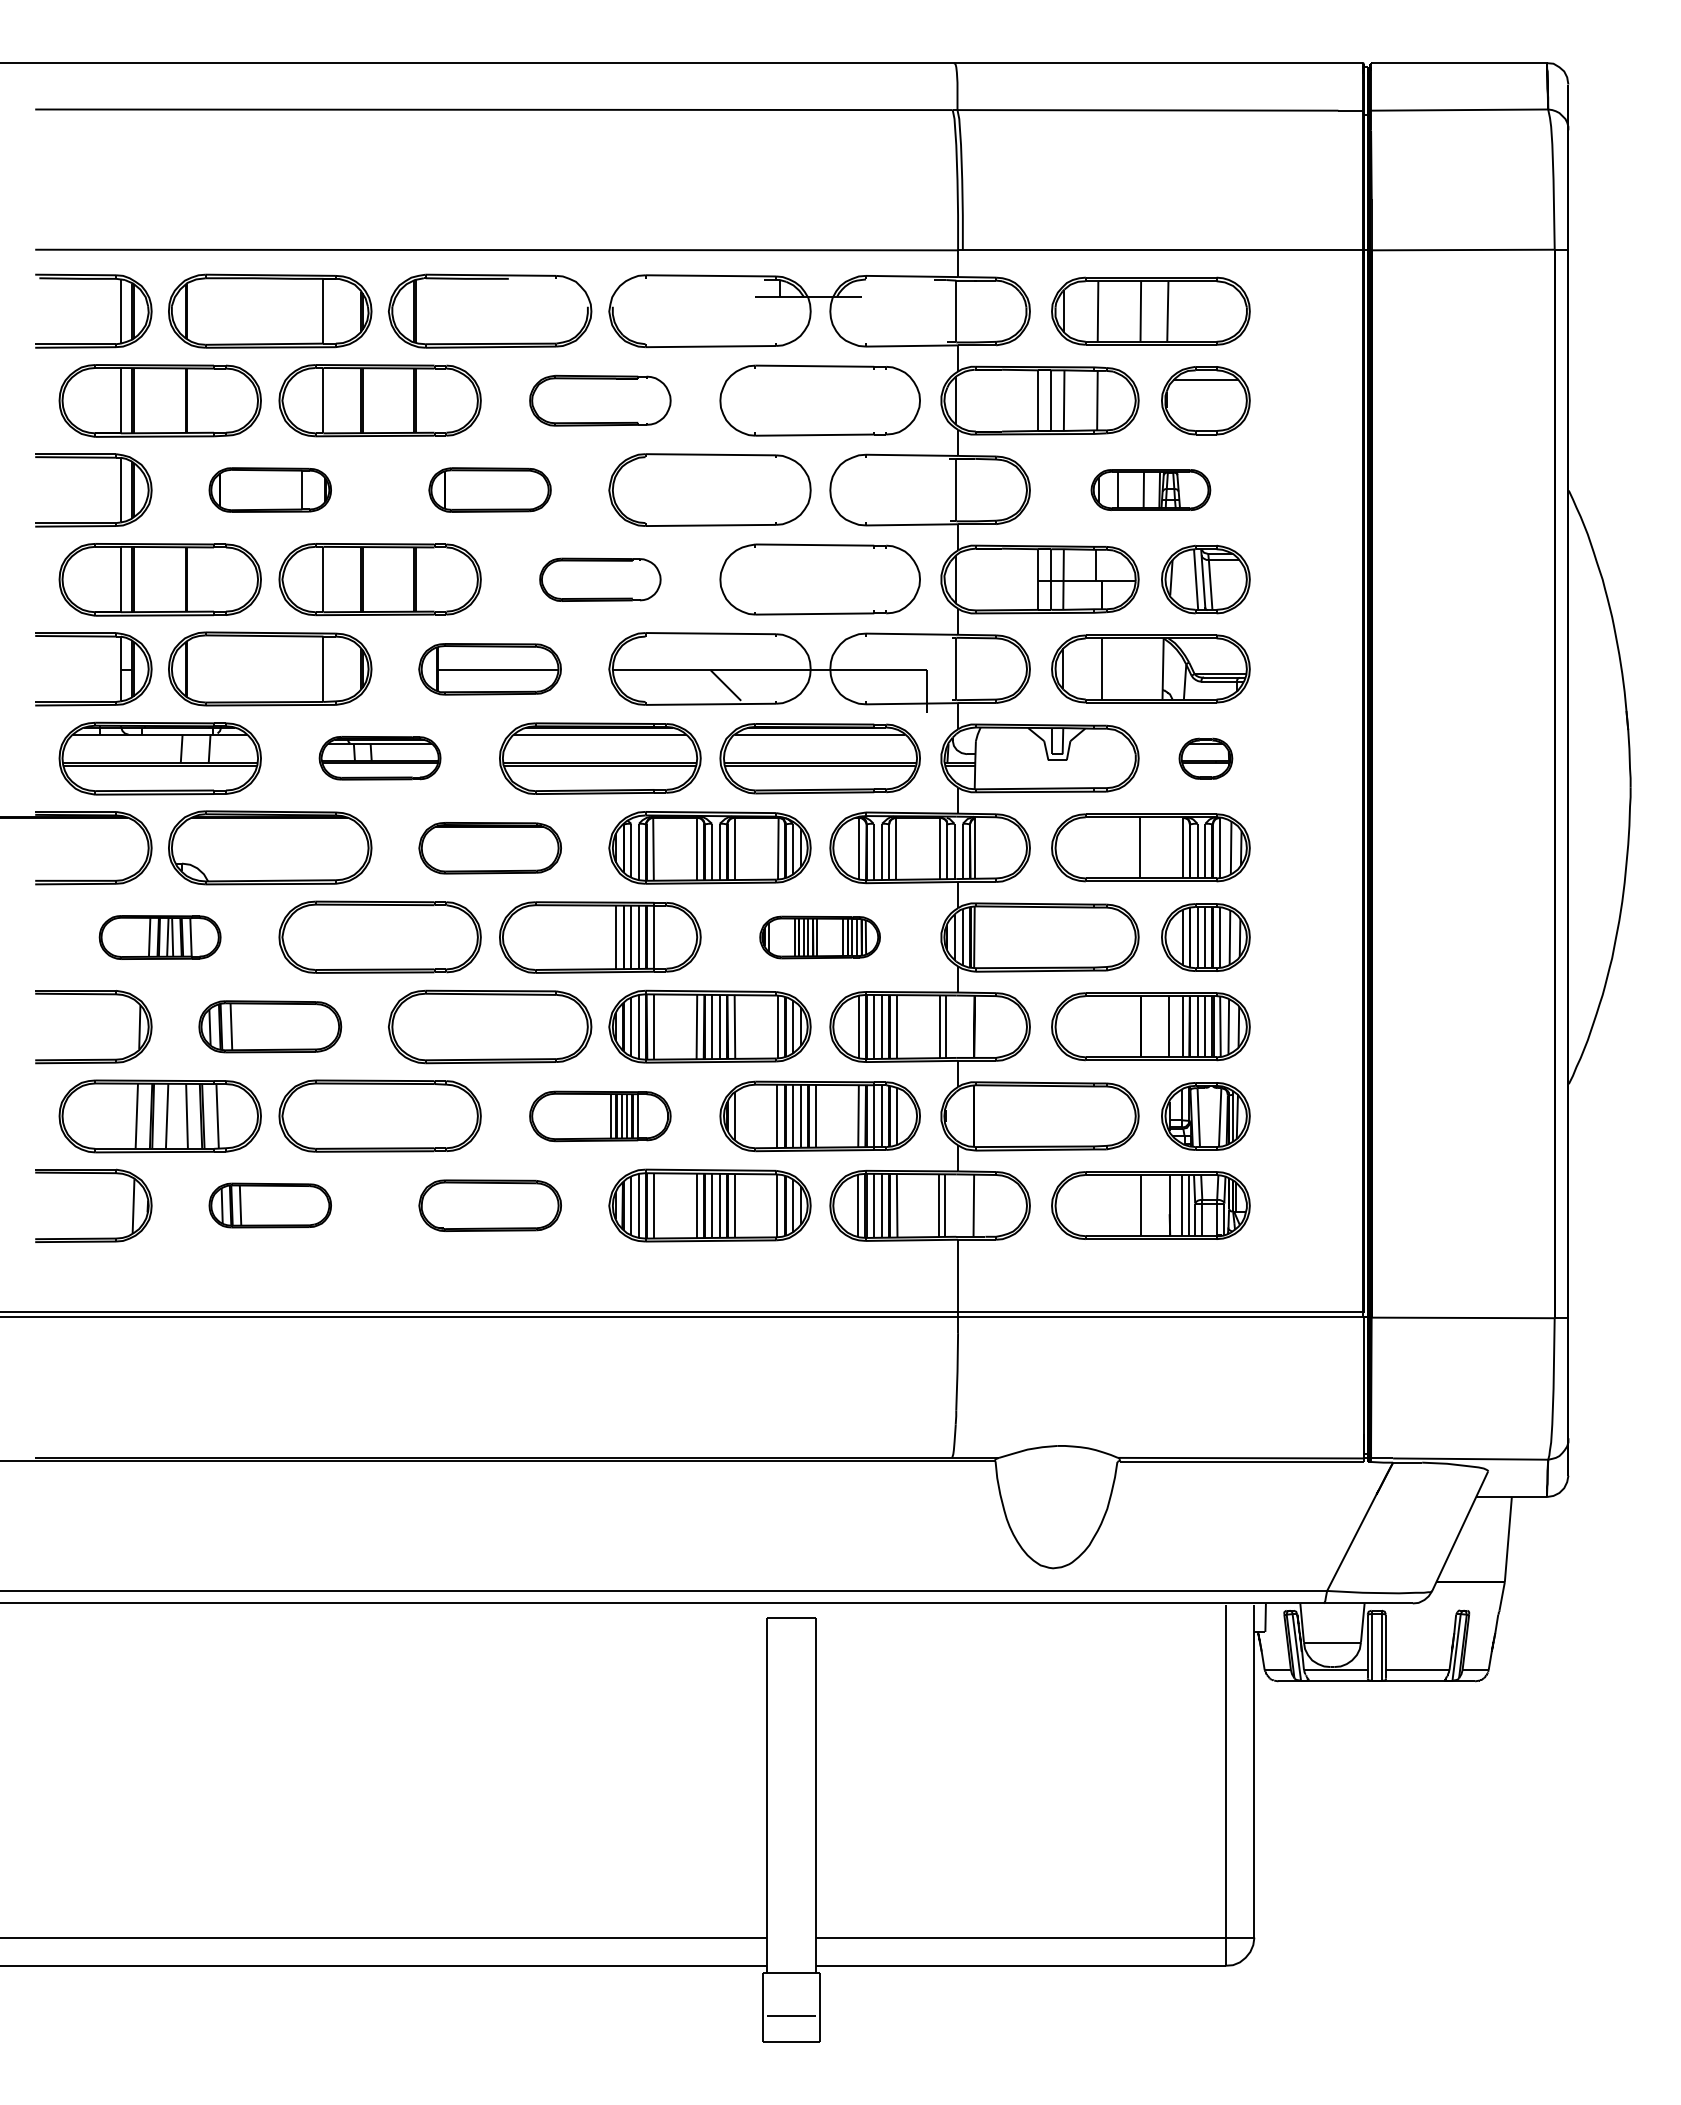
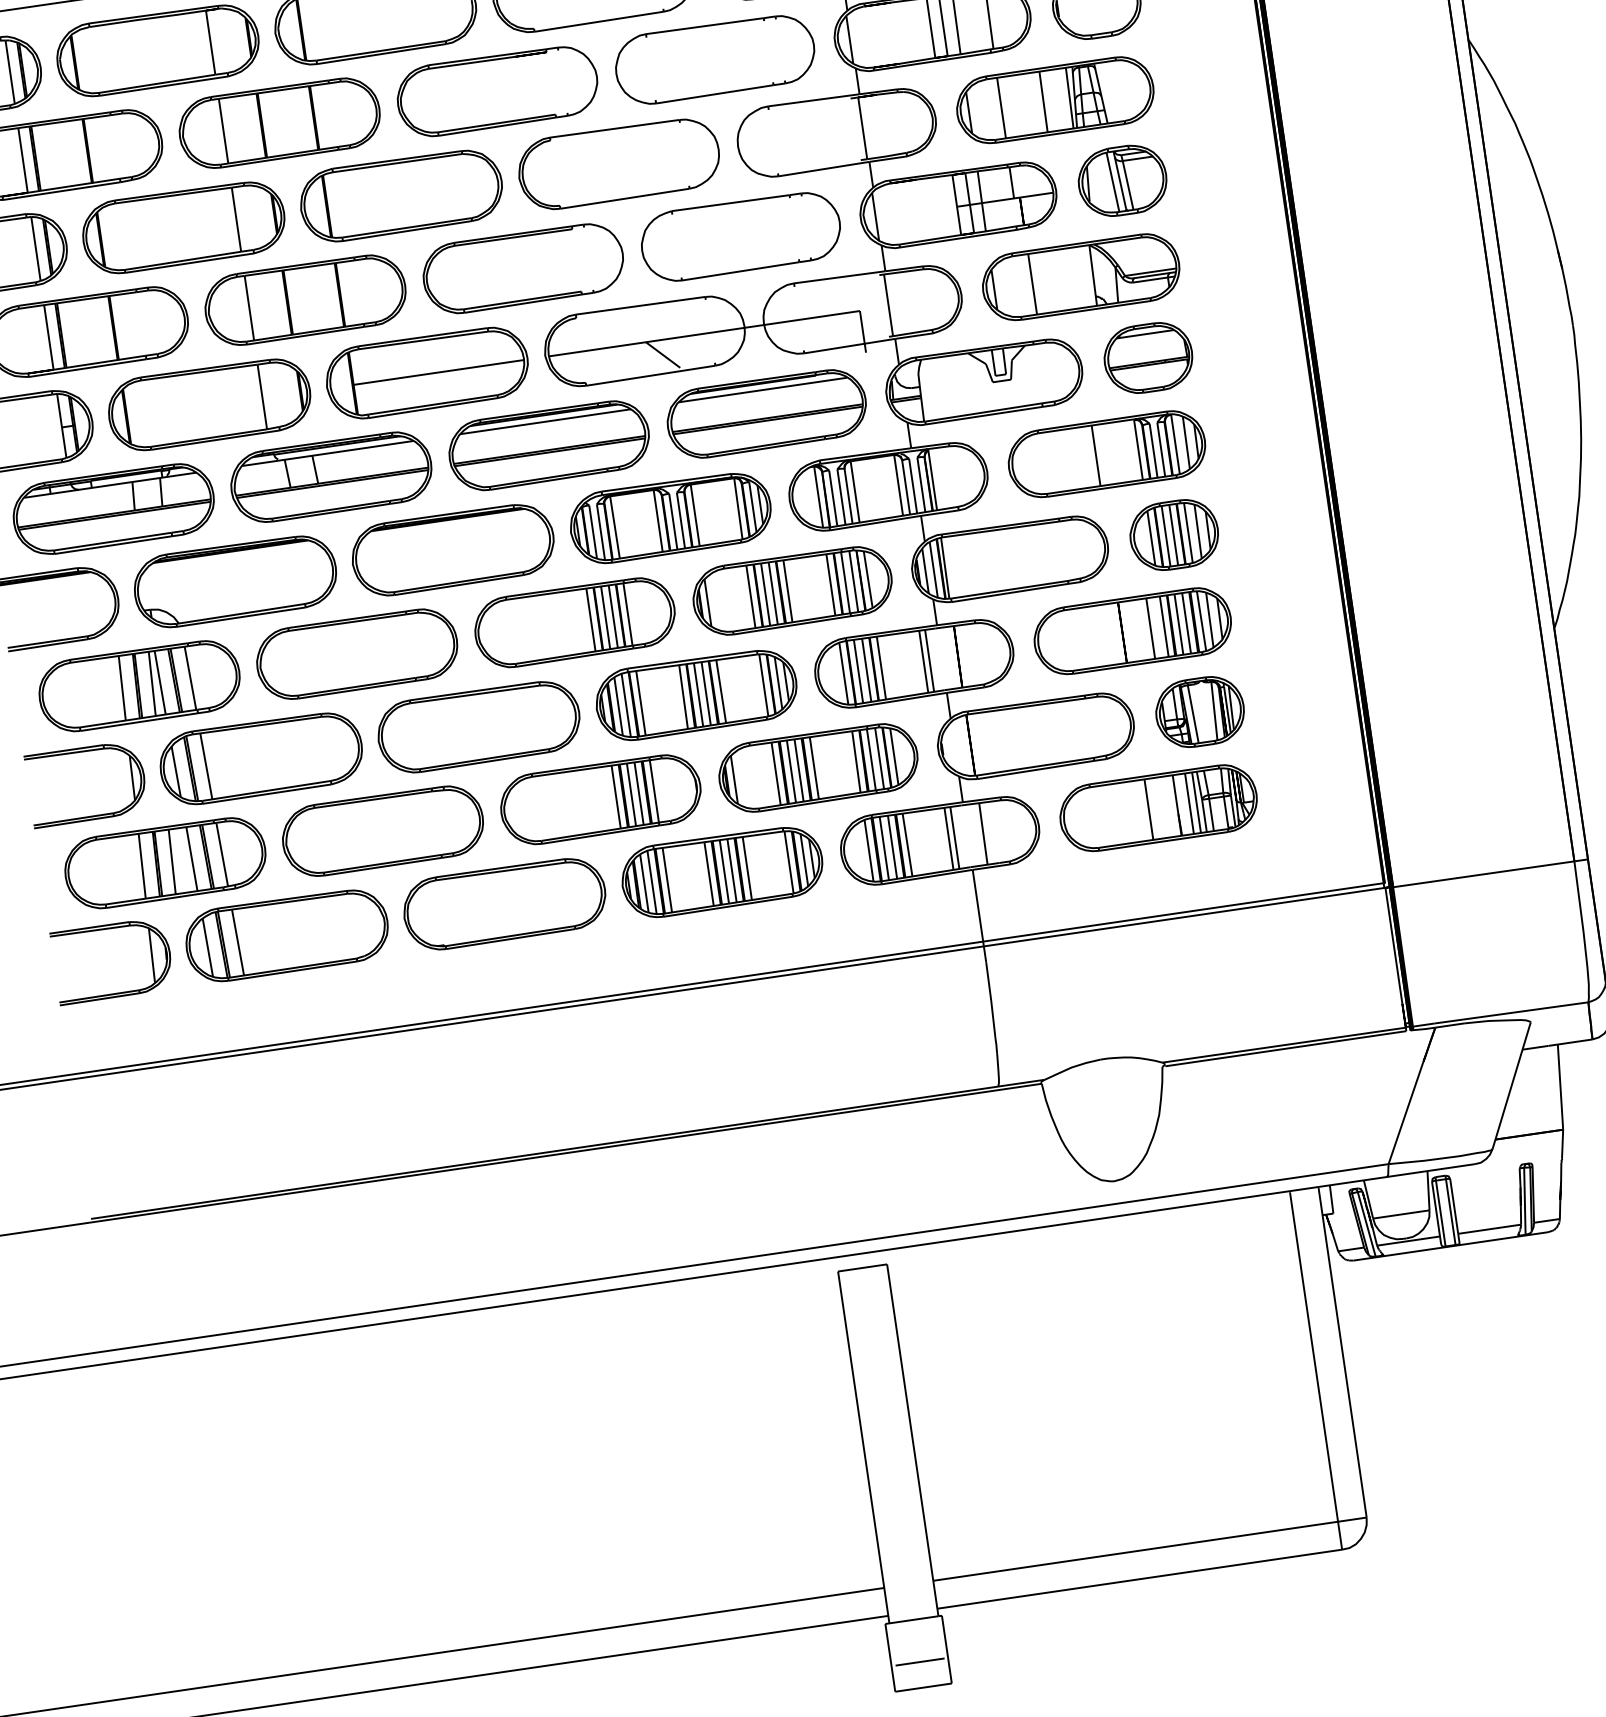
part: (600, 400) -> (497, 91), size x1.43
part: (270, 489) -> (184, 226), size x1.67
part: (489, 489) -> (400, 195), size x1.67
part: (1150, 489) -> (1054, 99), size x1.67
part: (600, 579) -> (523, 268), size x1.67
part: (489, 669) -> (426, 373), size x1.43
part: (379, 757) -> (330, 476), size x1.67
part: (1205, 758) -> (1148, 357), size x1.67
part: (490, 848) -> (453, 550), size x1.43
part: (159, 937) -> (138, 686), size x1.67
part: (819, 937) -> (791, 590), size x1.67
part: (270, 1026) -> (261, 758), size x1.43
part: (600, 1116) -> (601, 799), size x1.43
part: (270, 1205) -> (287, 935), size x1.67
part: (490, 1205) -> (505, 903), size x1.43

